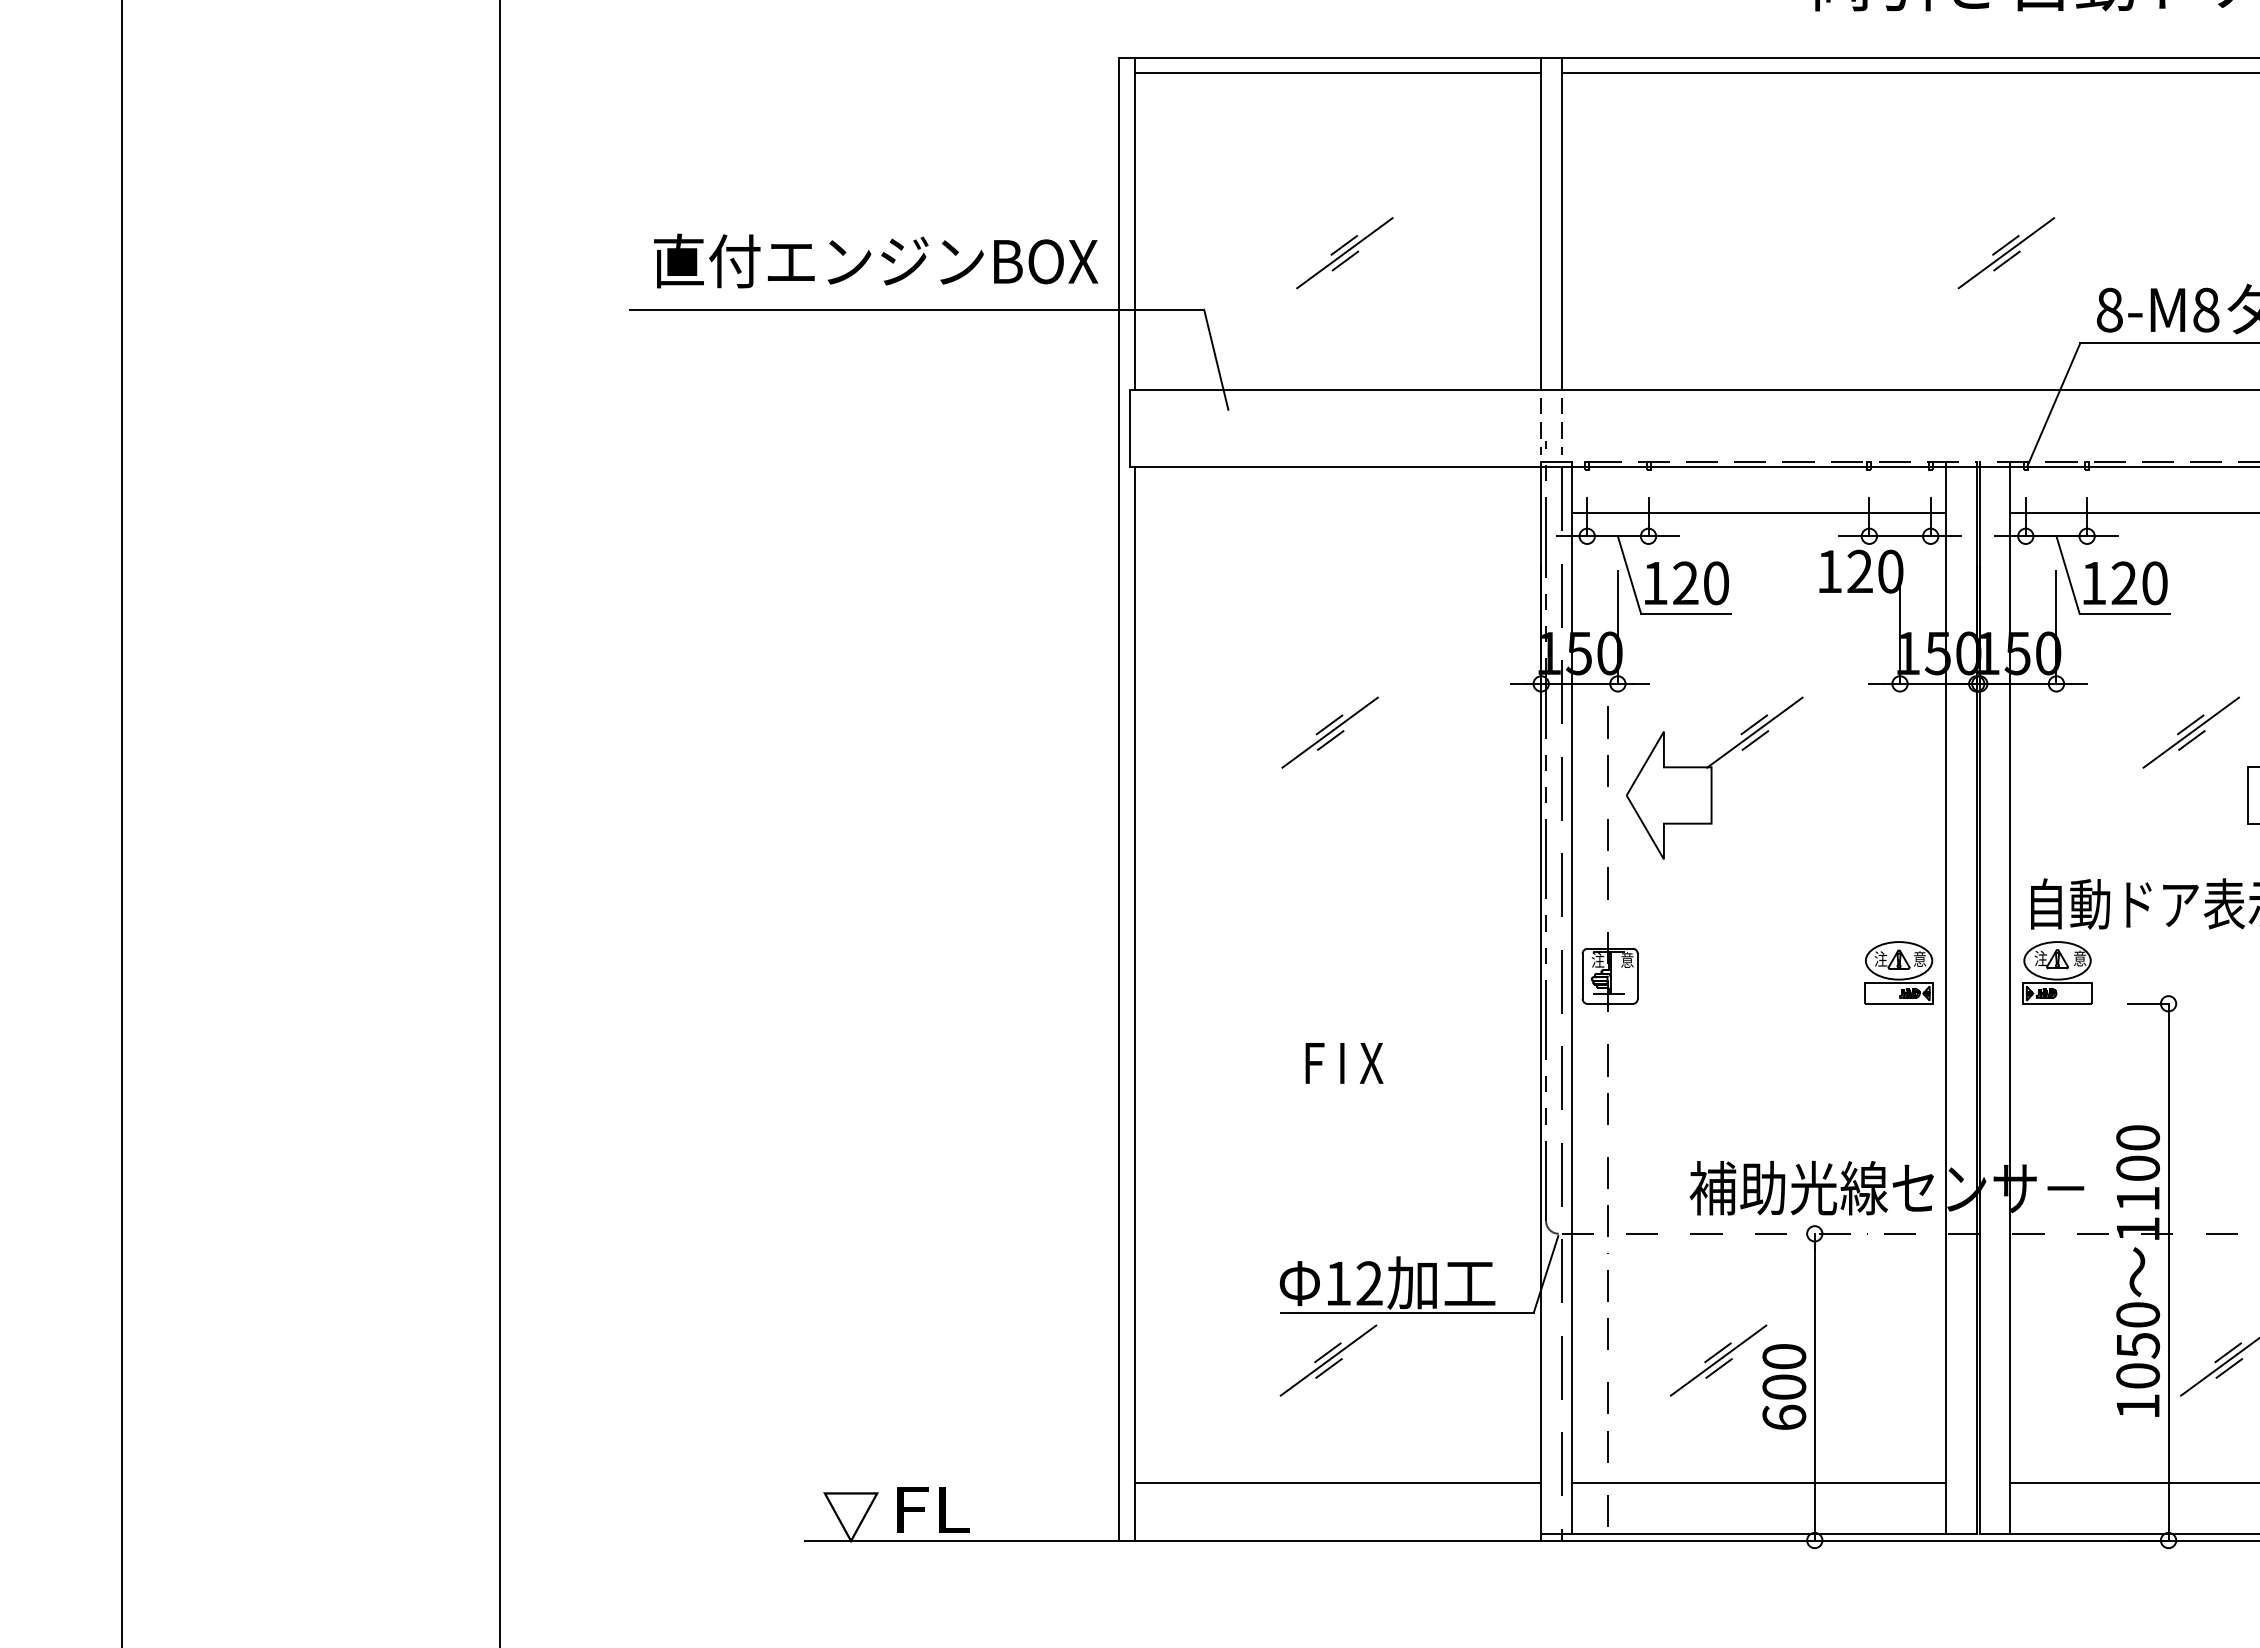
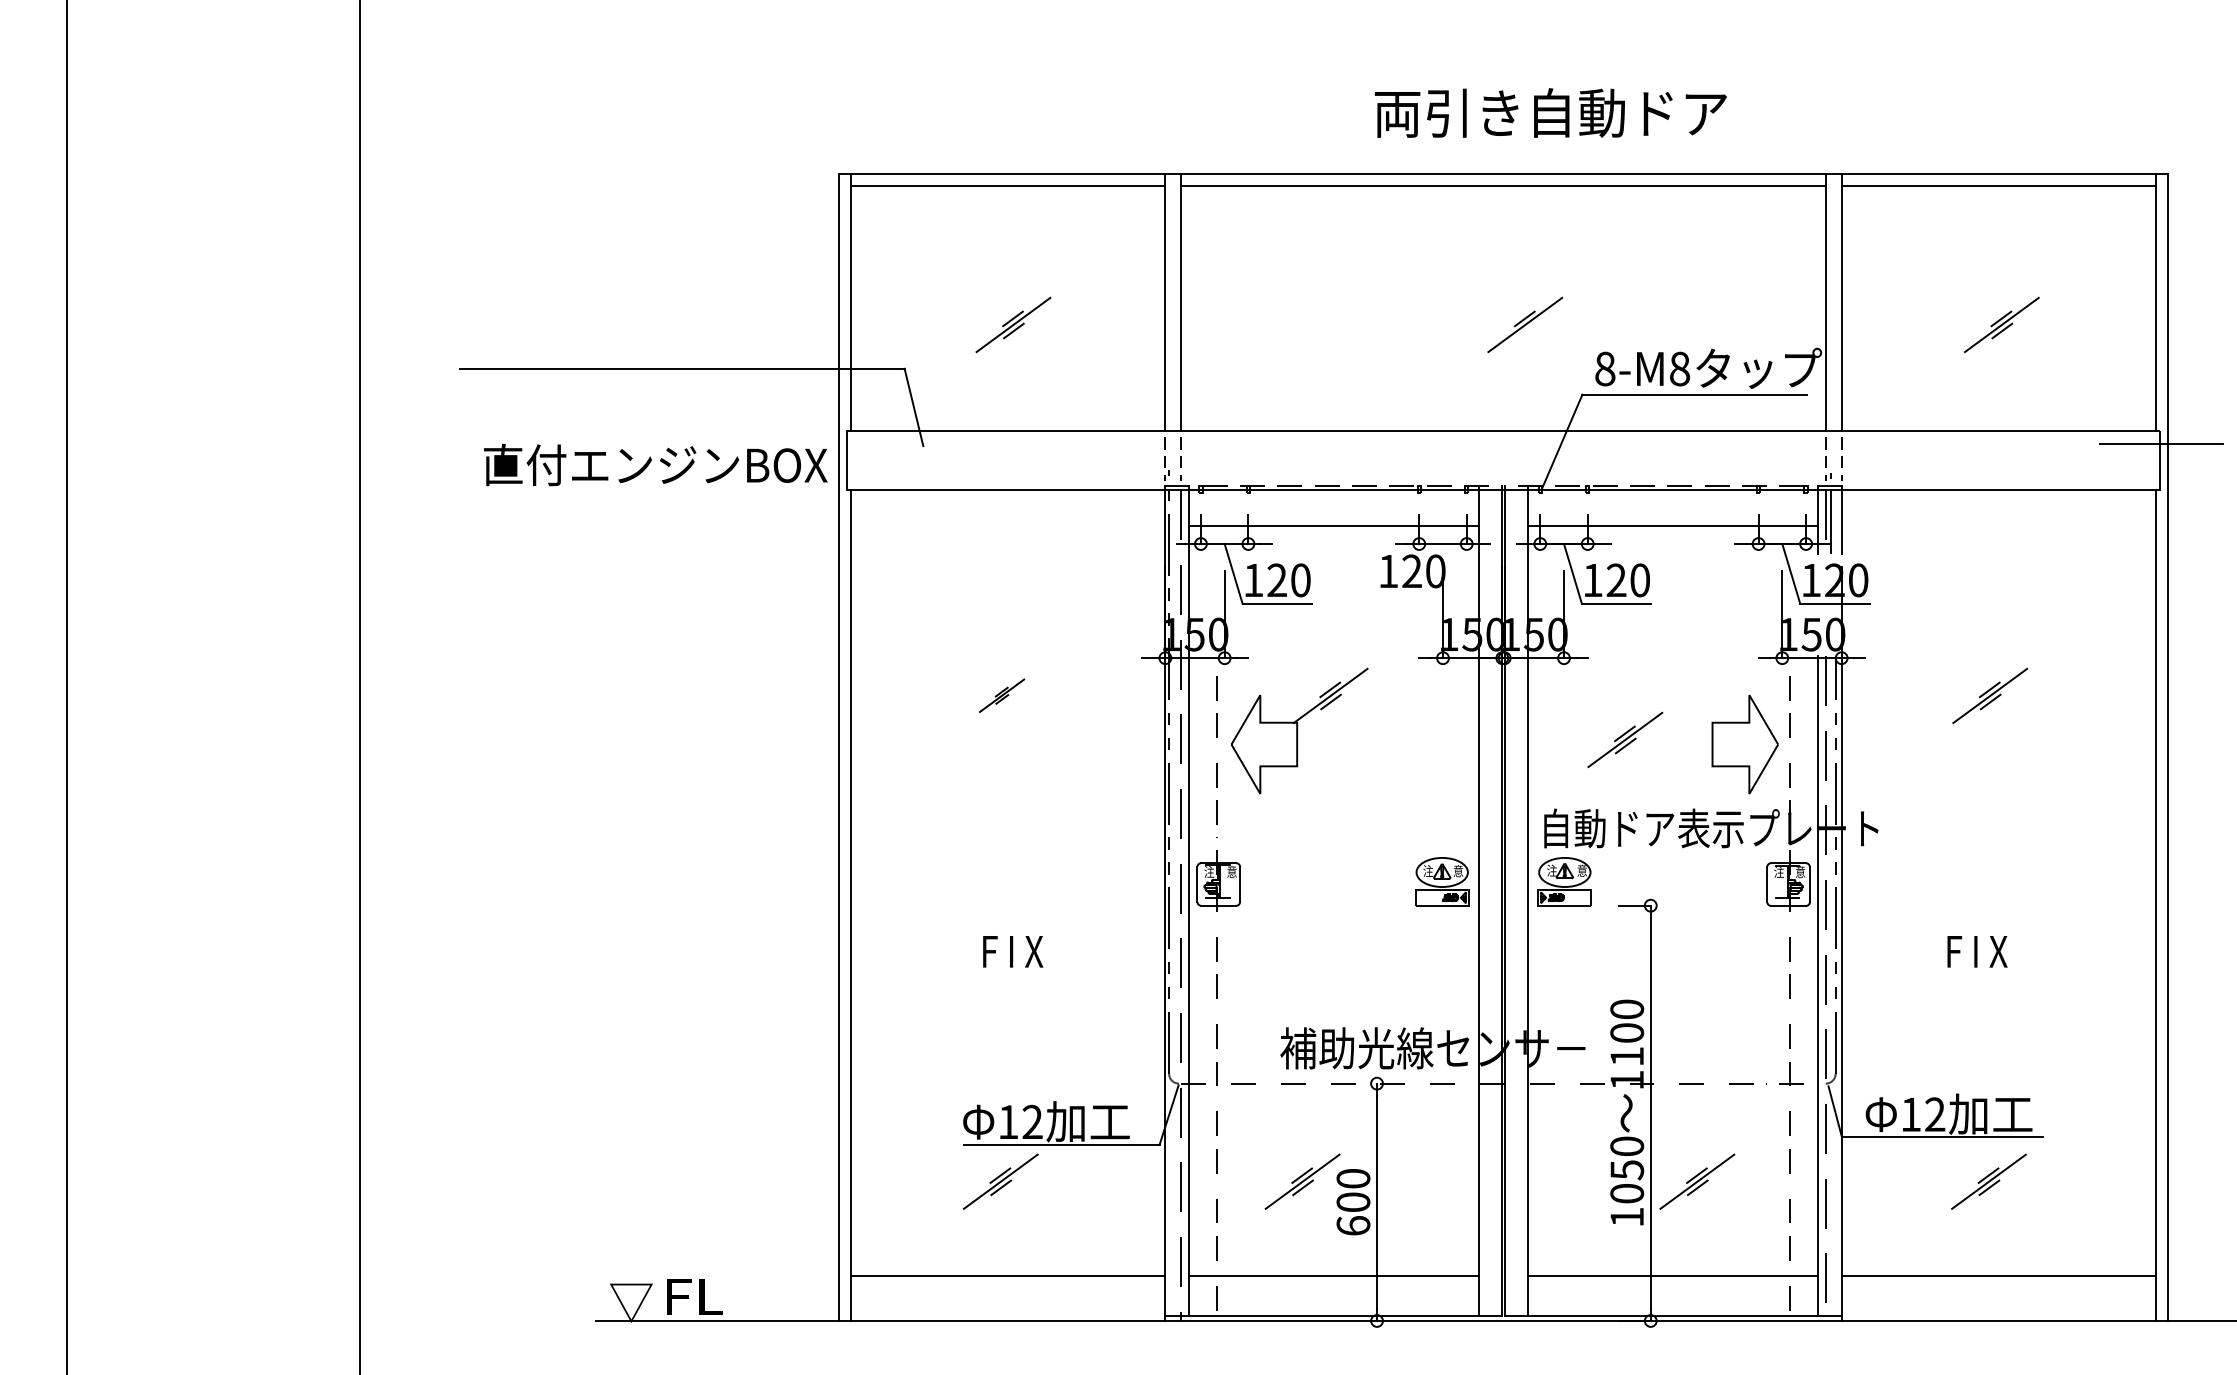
text: (875, 260) -> (655, 464), moved
line: (2006, 260) -> (1525, 330), removed
part: (1329, 732) -> (1001, 695), size x0.6
part: (2191, 732) -> (1625, 739), moved

